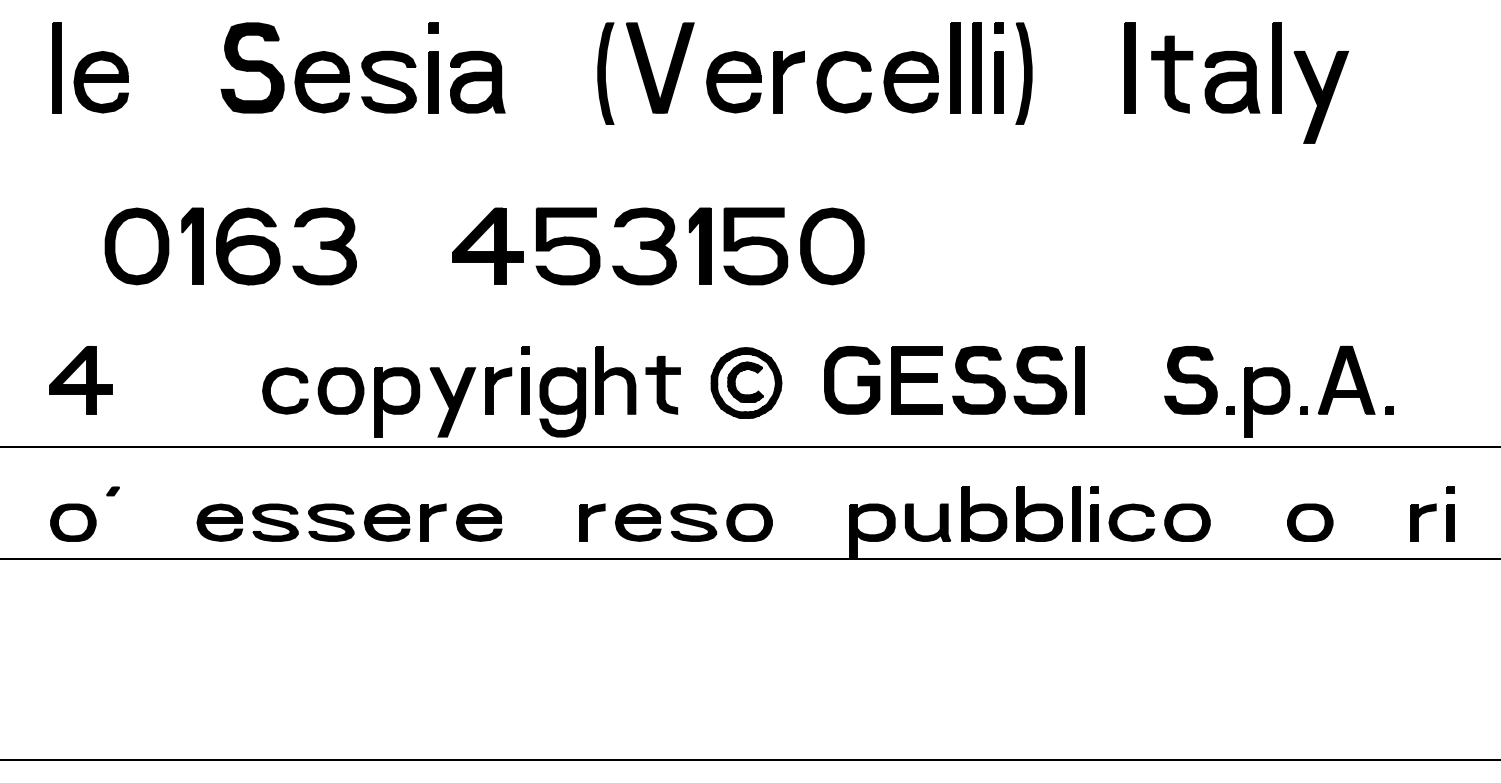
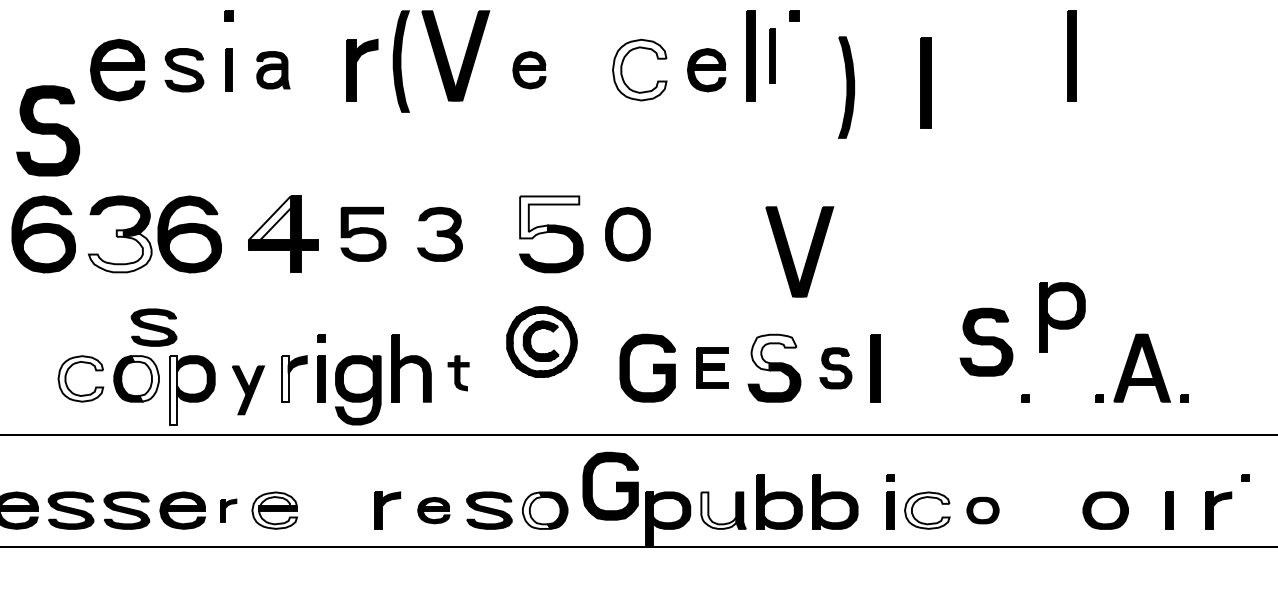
part: (252, 67) -> (48, 130), moved
part: (976, 67) -> (772, 55), size x0.6
part: (1129, 67) -> (925, 82), moved
part: (1023, 73) -> (846, 87), moved
part: (1172, 74) -> (968, 62), removed
part: (788, 81) -> (362, 69), moved
fill: (843, 81) -> (639, 69), removed
part: (388, 82) -> (184, 70), size x0.7
part: (433, 82) -> (229, 70), size x0.7
part: (477, 82) -> (273, 70), size x0.6
part: (733, 82) -> (529, 70), size x0.6
part: (910, 82) -> (706, 70), size x0.7
part: (998, 82) -> (794, 70), removed
part: (1232, 82) -> (1028, 70), removed
part: (1320, 97) -> (1116, 85), removed
fill: (753, 229) -> (549, 217), removed
fill: (477, 233) -> (273, 221), removed
part: (700, 245) -> (496, 233), removed
part: (394, 246) -> (190, 234), added
part: (567, 246) -> (363, 234), size x0.7
part: (644, 246) -> (440, 234), size x0.7
part: (832, 246) -> (628, 234), size x0.7
fill: (324, 263) -> (120, 251), removed
part: (1012, 265) -> (808, 253), added
part: (358, 339) -> (154, 327), added
fill: (978, 364) -> (774, 352), removed
part: (916, 380) -> (712, 368), size x0.6
part: (1040, 380) -> (836, 368), size x0.6
part: (1190, 380) -> (986, 342), moved
part: (746, 382) -> (542, 341), moved
part: (662, 385) -> (458, 373), size x0.6
fill: (285, 390) -> (81, 378), removed
fill: (349, 390) -> (145, 378), removed
fill: (489, 390) -> (285, 378), removed
fill: (377, 402) -> (173, 390), removed
part: (452, 402) -> (248, 390), size x0.7
part: (1267, 402) -> (1063, 317), moved
part: (815, 498) -> (611, 486), added
part: (1076, 513) -> (872, 501), removed
part: (433, 522) -> (229, 510), size x0.6
fill: (478, 522) -> (274, 510), removed
part: (638, 522) -> (434, 510), size x0.7
fill: (741, 522) -> (537, 510), removed
fill: (923, 522) -> (719, 510), removed
fill: (1131, 522) -> (927, 510), removed
part: (1187, 522) -> (983, 510), size x0.7
part: (1450, 522) -> (1170, 510), moved

